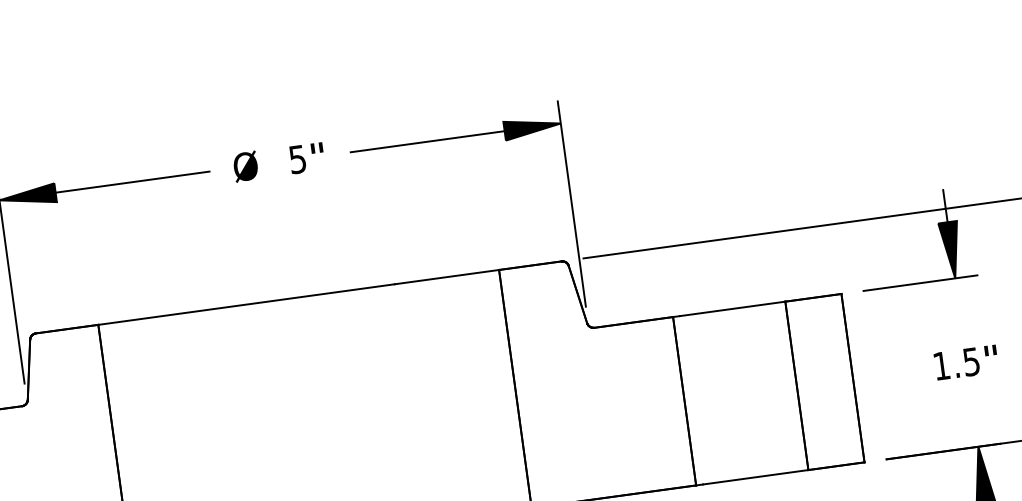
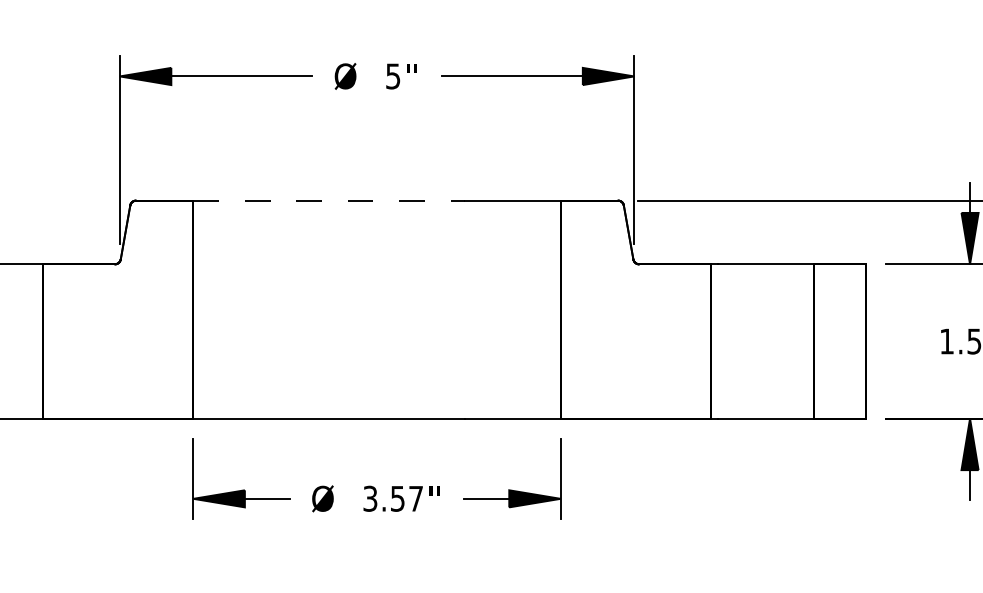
line: (246, 304) -> (329, 200), solid -> dashed

